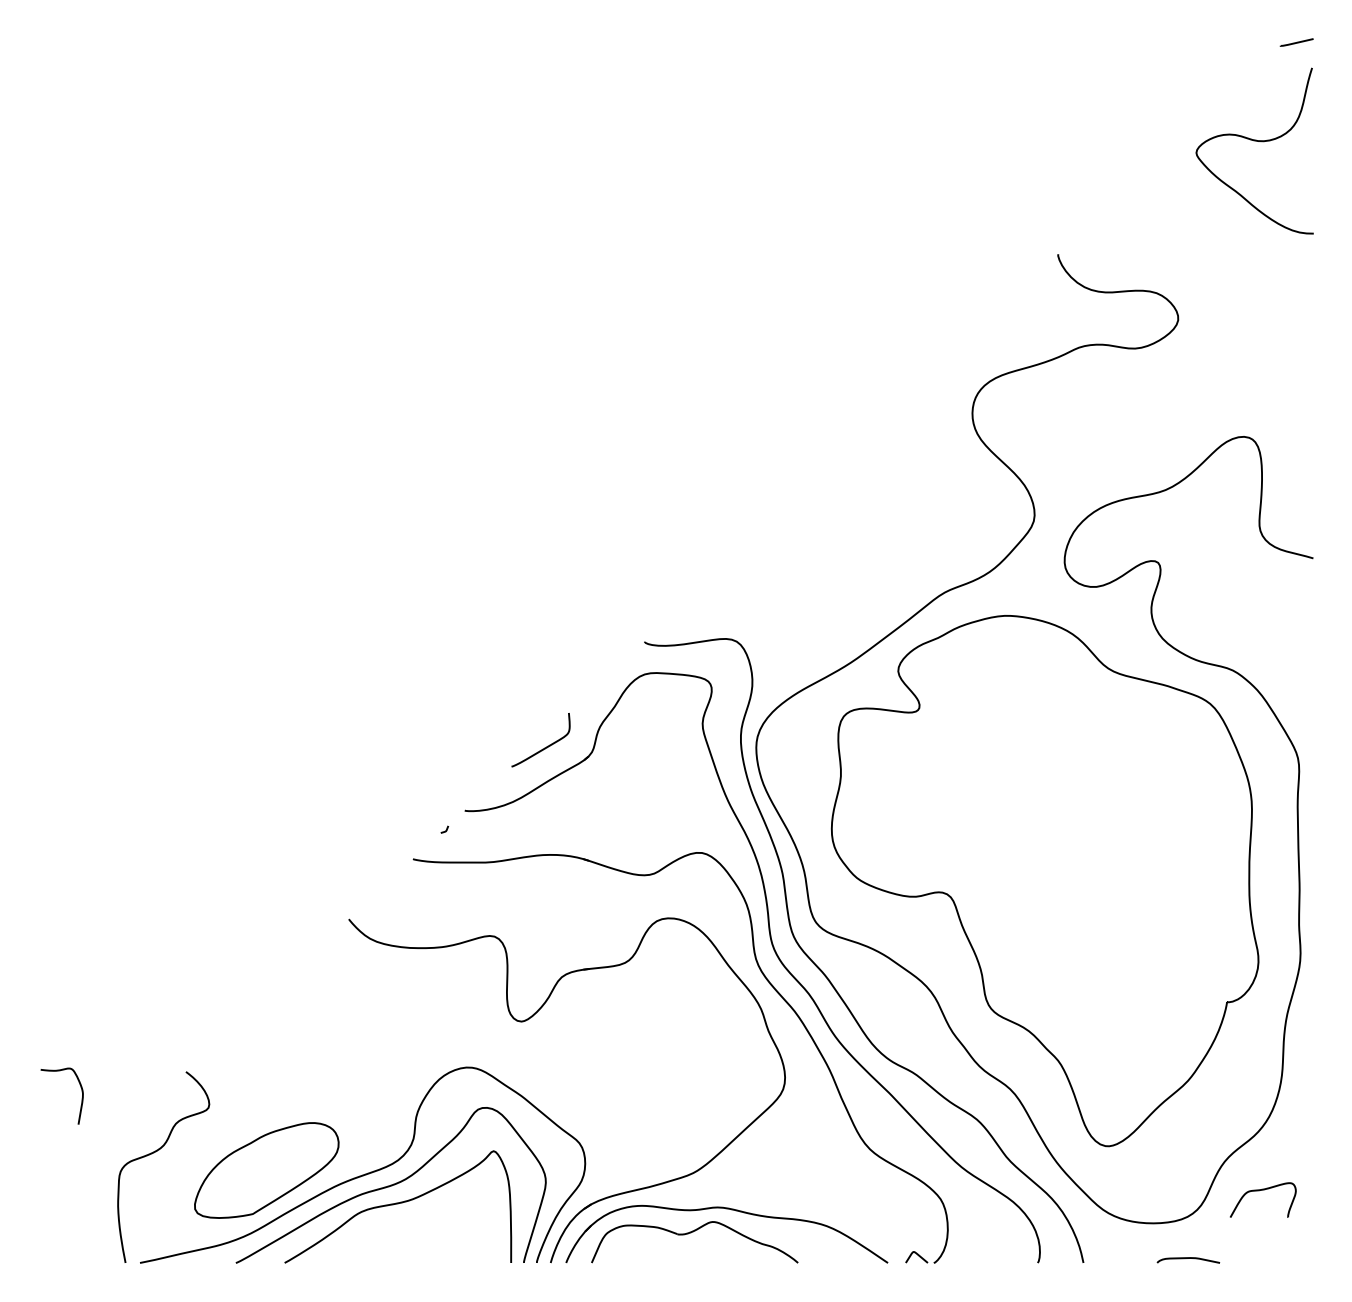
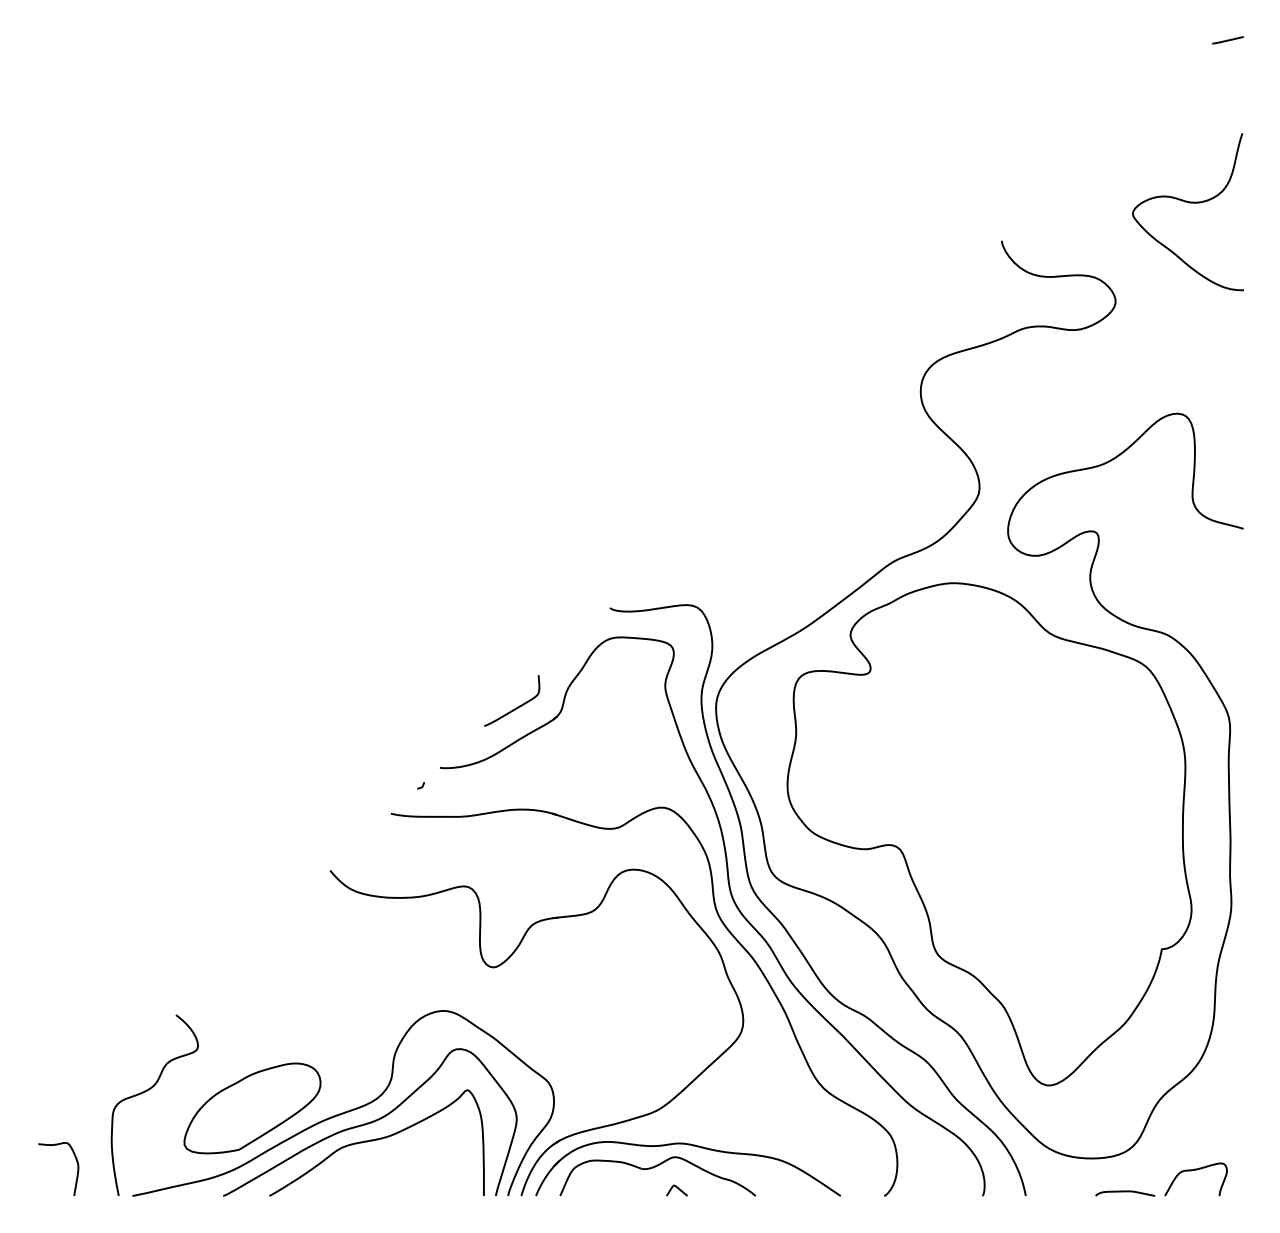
curve: (1256, 142) -> (1189, 203), moved
curve: (80, 1089) -> (76, 1162), moved
curve: (1258, 1191) -> (1191, 1171), moved
curve: (916, 1255) -> (676, 1188), moved

